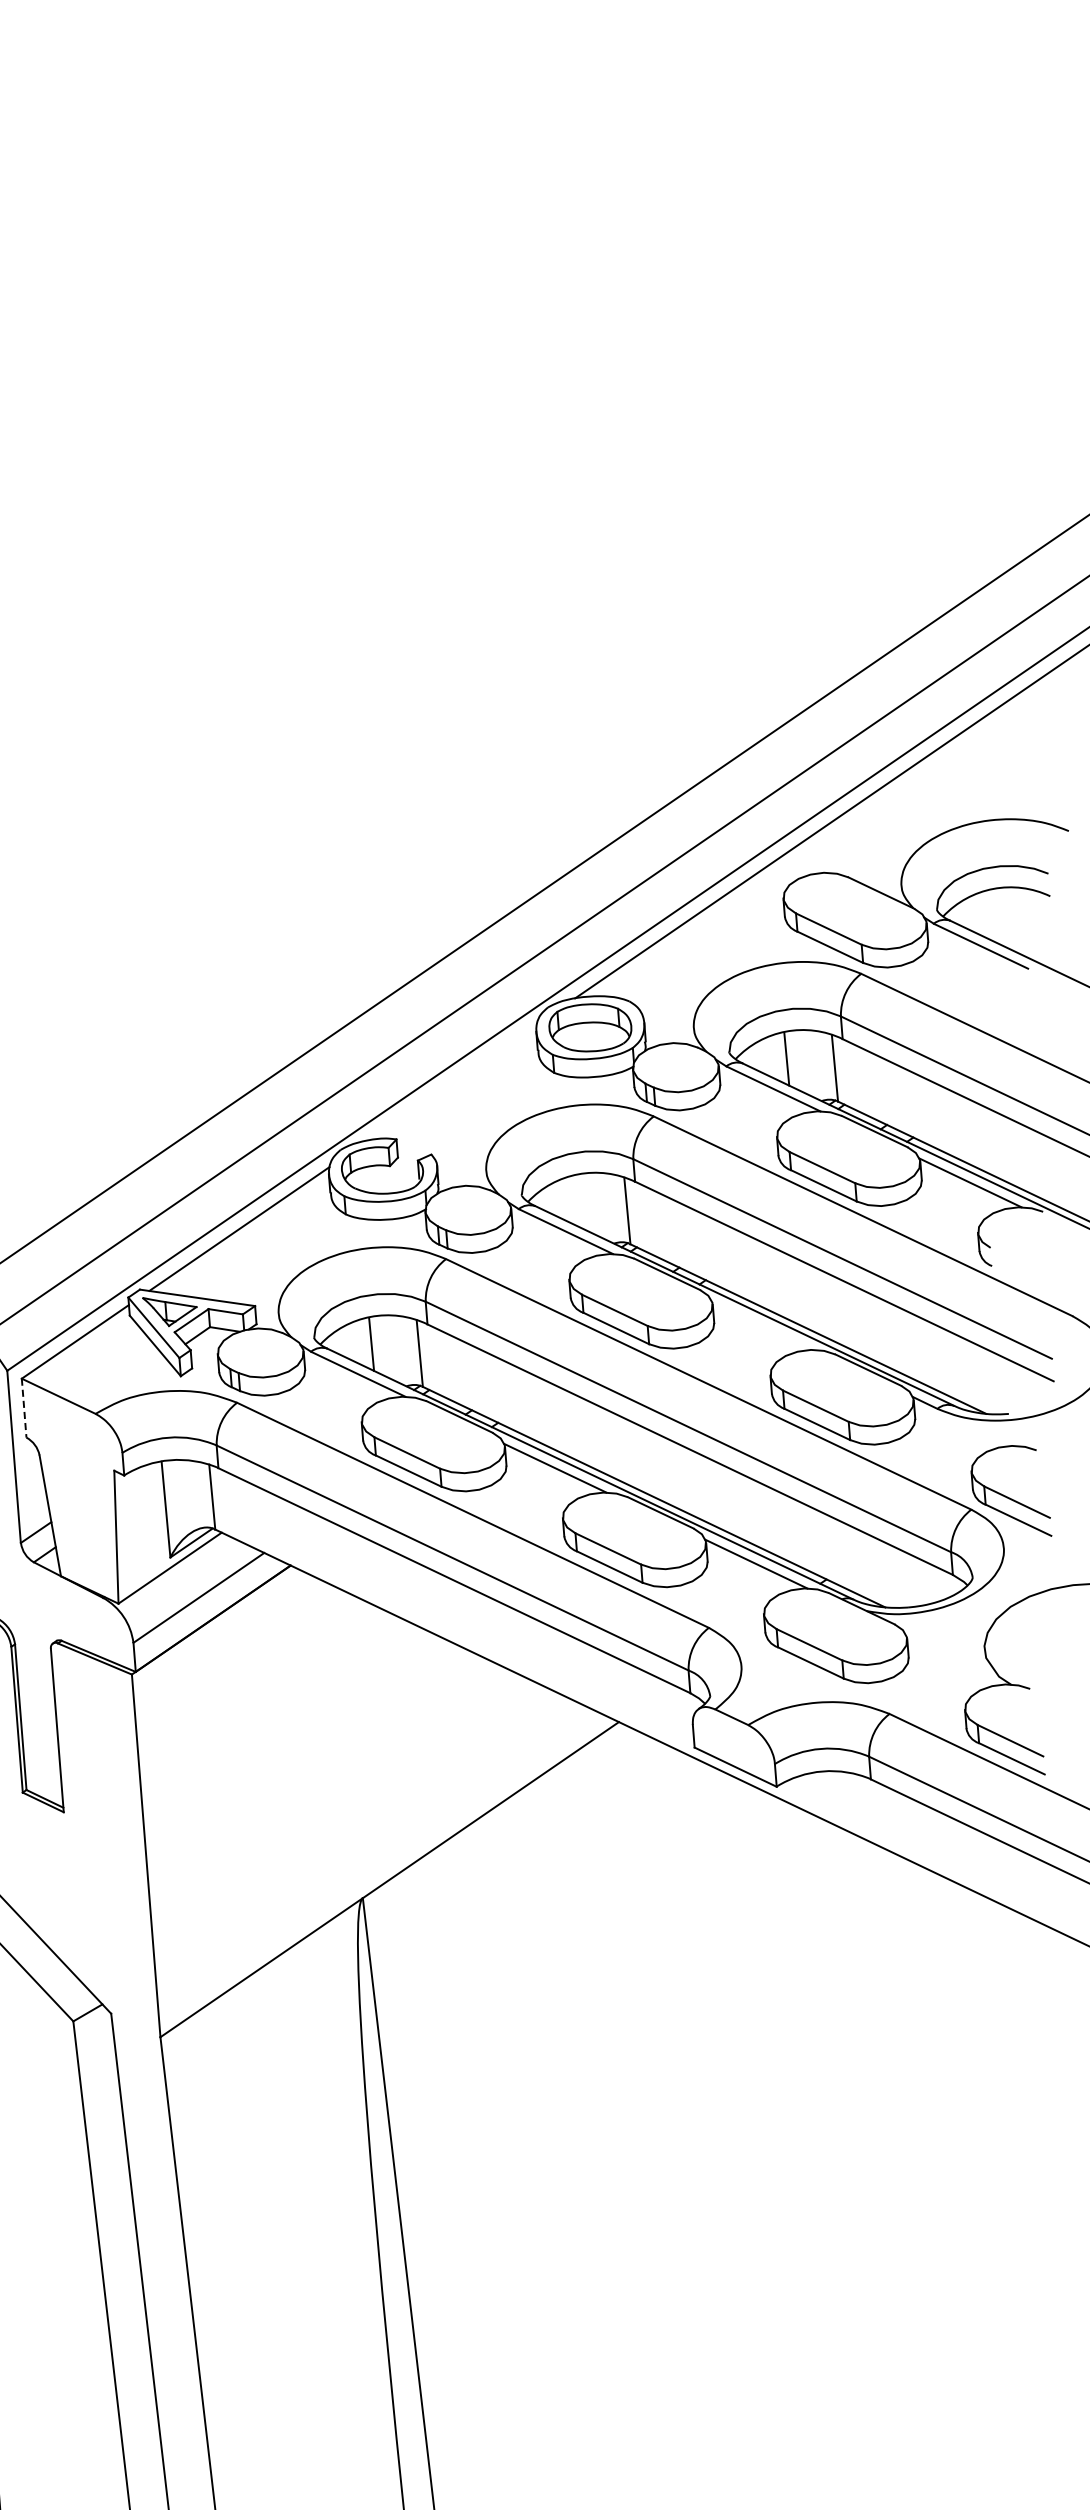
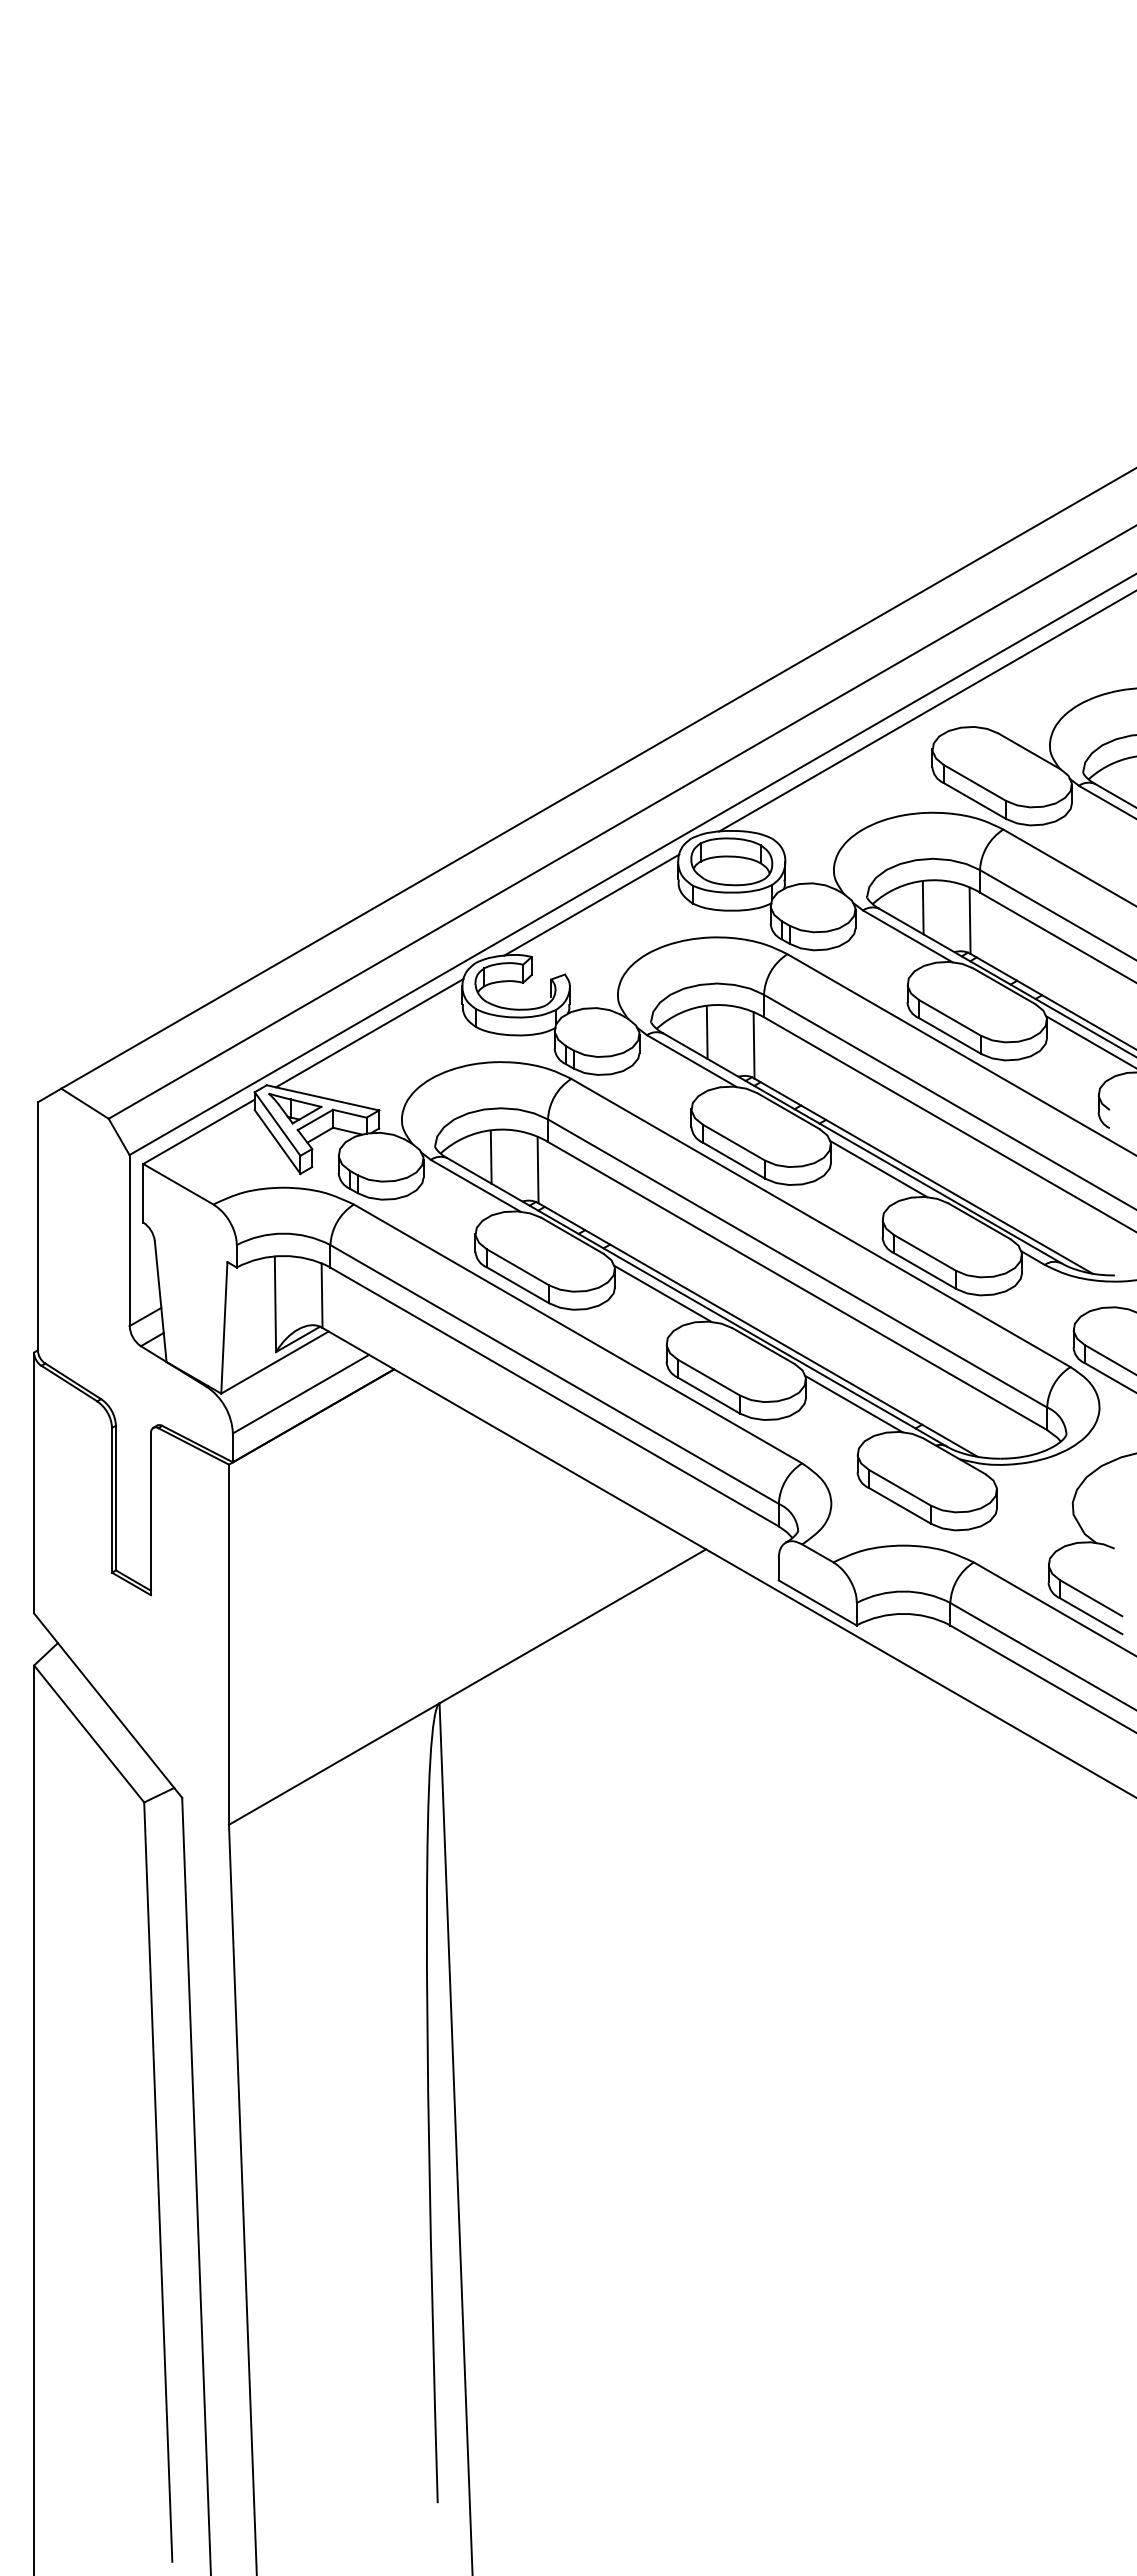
line: (452, 1081) -> (591, 904), added
line: (578, 1201) -> (706, 1032), added
line: (762, 1325) -> (878, 1169), added
line: (24, 1408) -> (143, 1193), dashed -> solid

